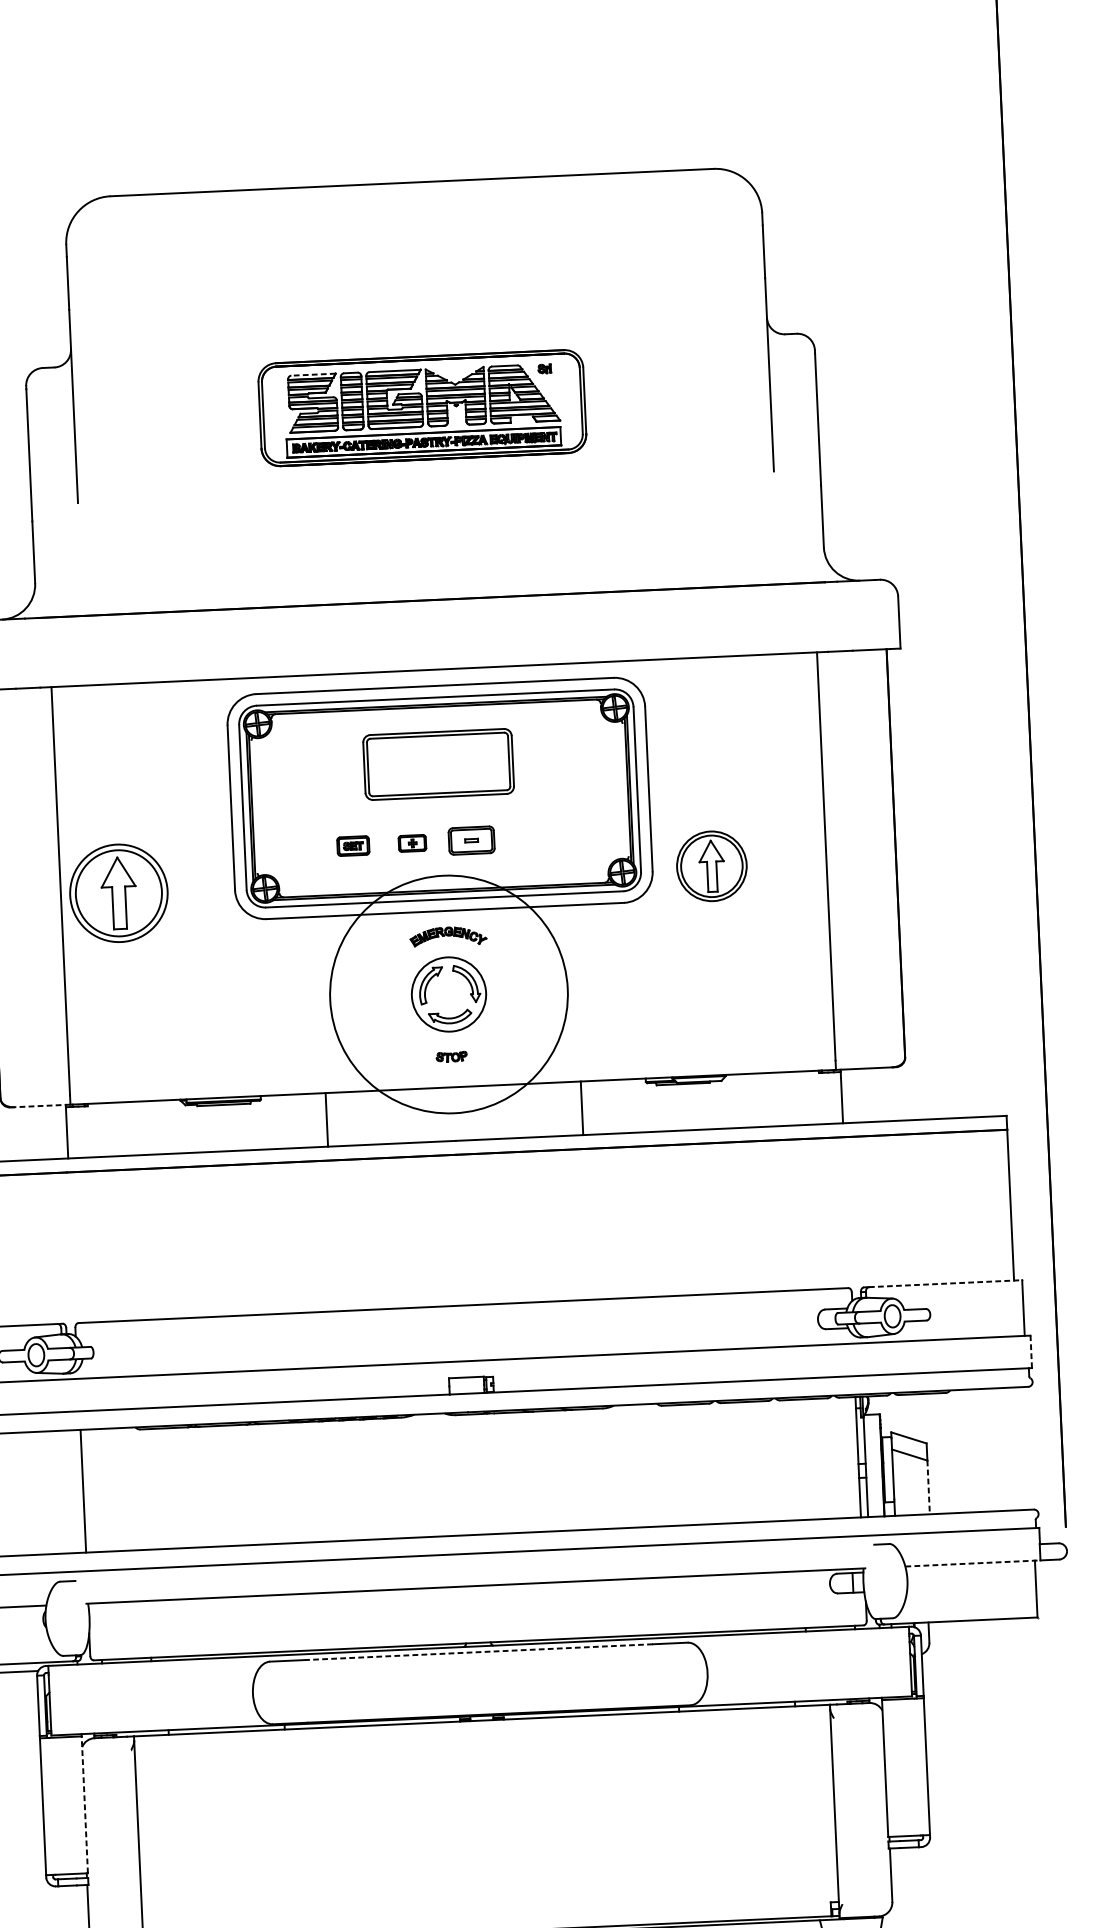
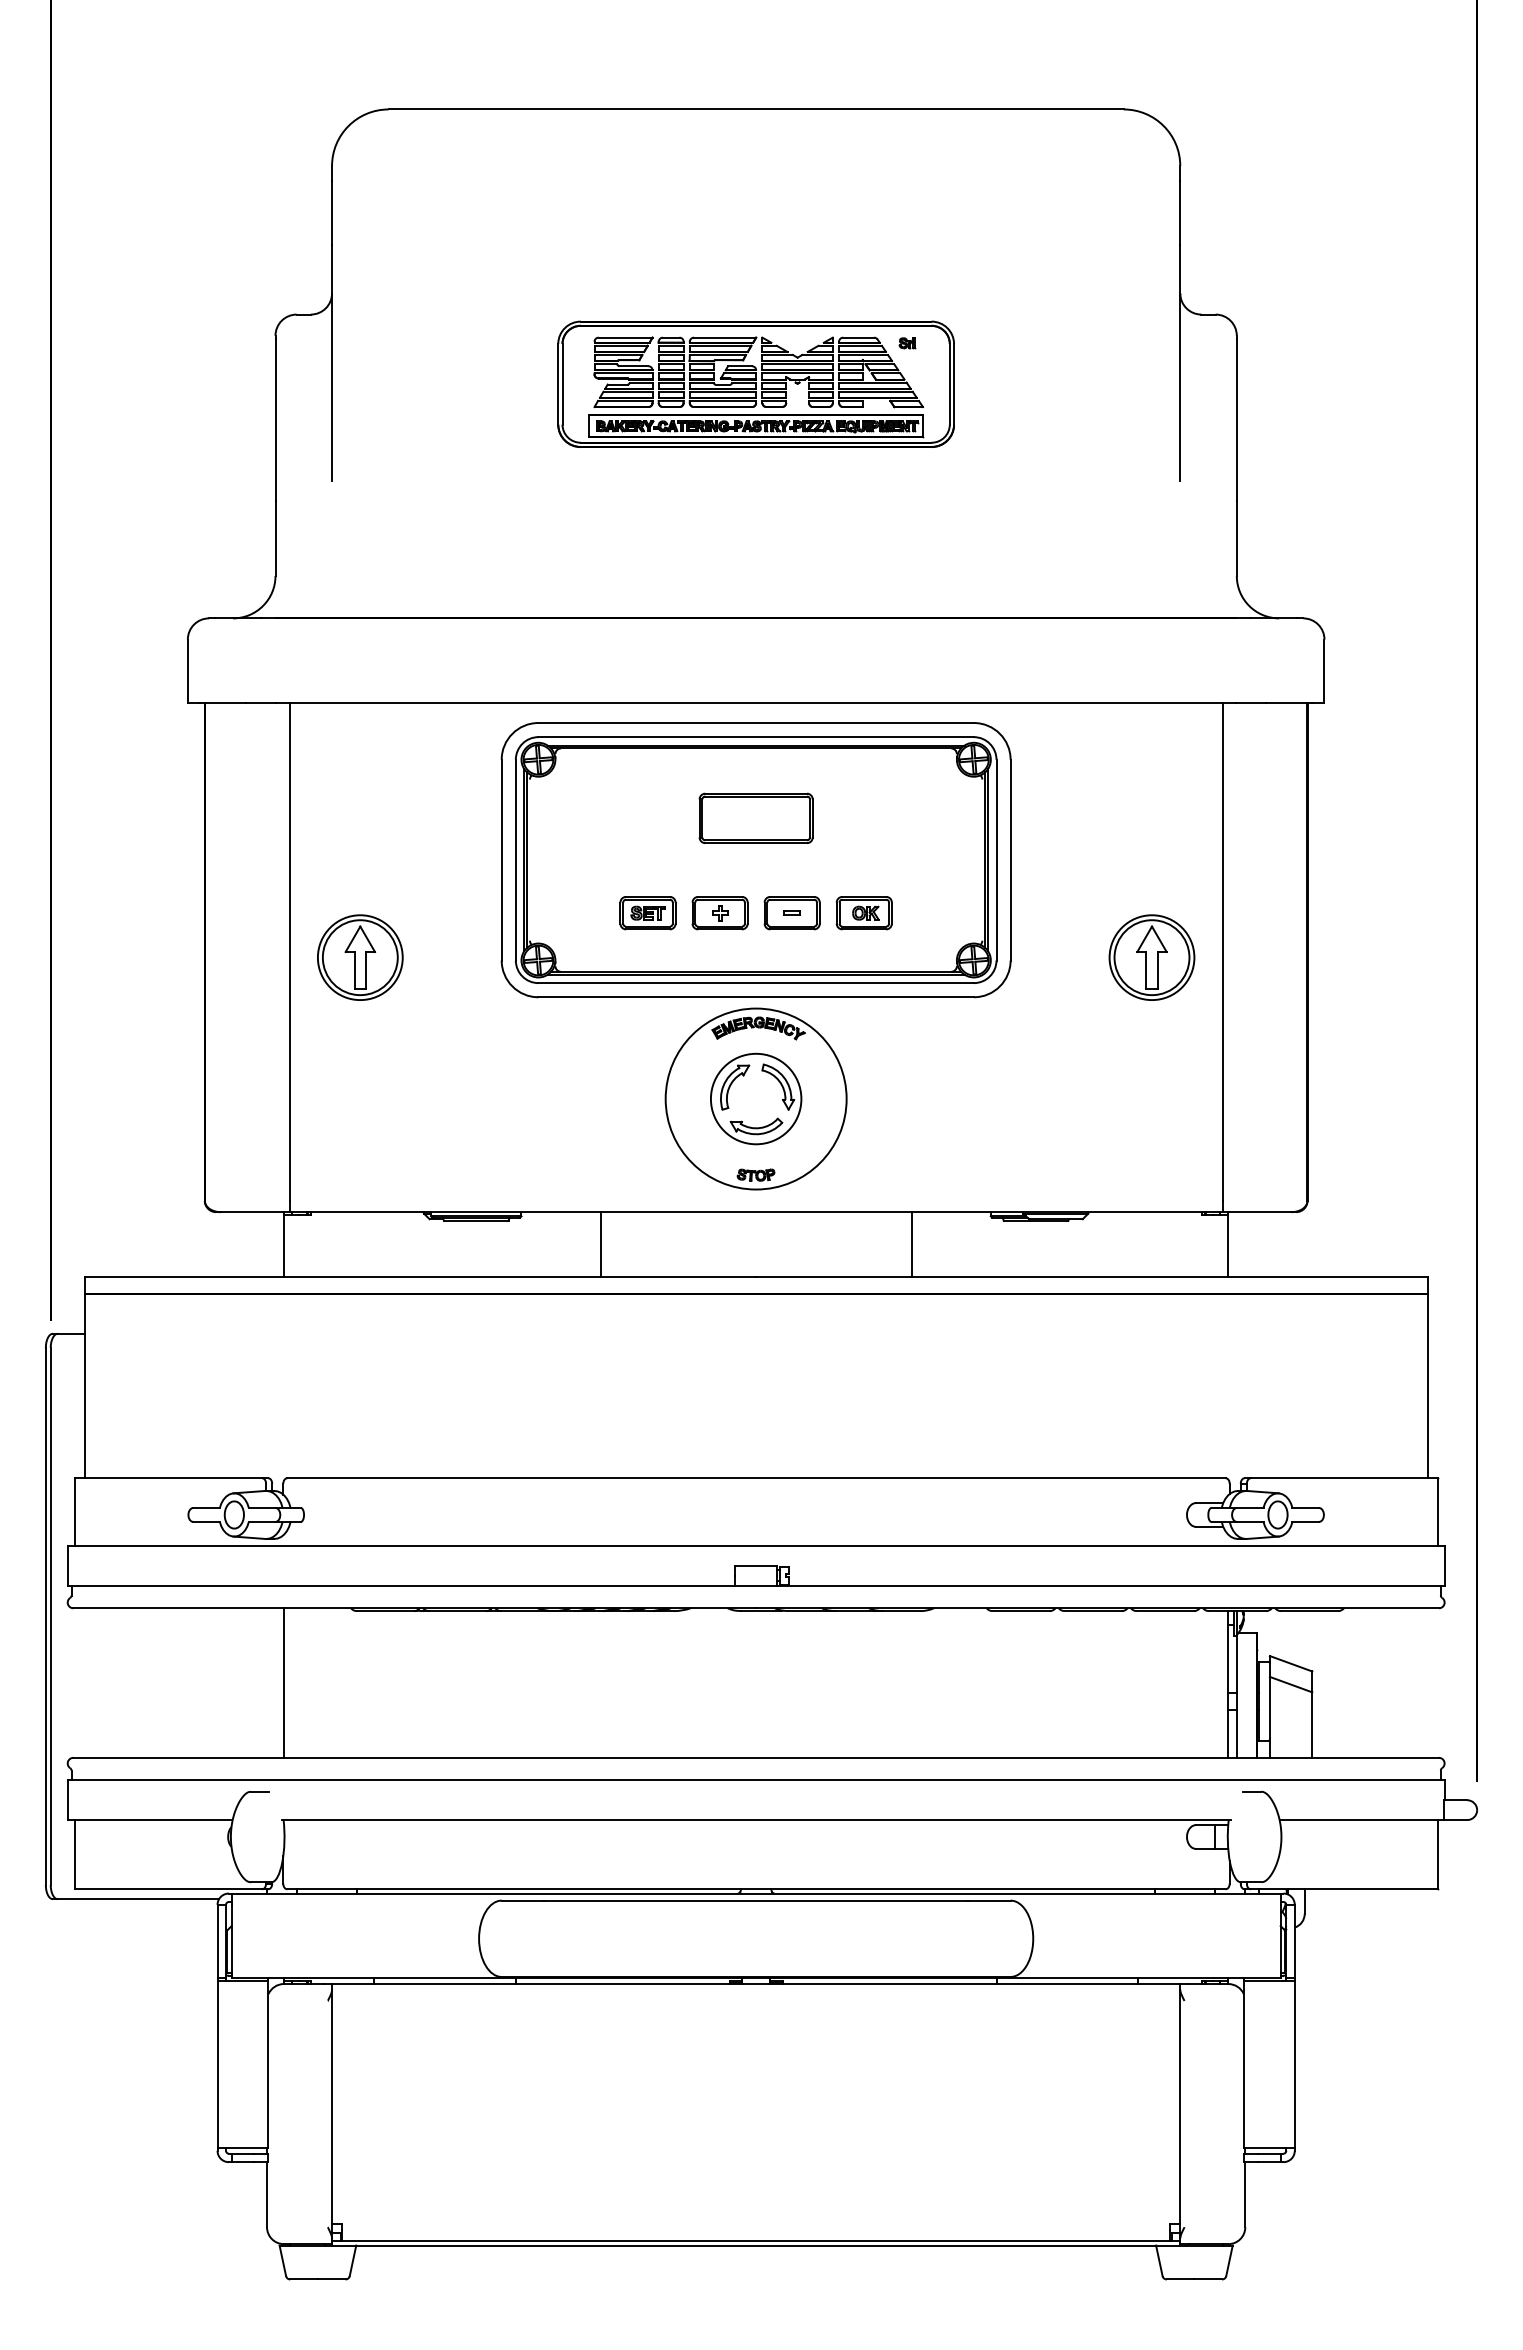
line: (313, 374) -> (625, 337), dashed -> solid
part: (437, 763) -> (755, 817), size x0.62
part: (530, 838) -> (863, 913), added
part: (412, 843) -> (719, 913), size x1.67
part: (352, 846) -> (647, 913), size x1.43
part: (711, 866) -> (1151, 957), moved
part: (119, 893) -> (360, 957), size x0.71
circle: (448, 994) -> (755, 1098), size x0.62
line: (41, 1106) -> (254, 1212), dashed -> solid
line: (945, 1283) -> (1344, 1478), dashed -> solid
line: (1031, 1351) -> (1444, 1565), dashed -> solid
line: (928, 1487) -> (1312, 1725), dashed -> solid
line: (973, 1563) -> (1362, 1820), dashed -> solid
line: (478, 1652) -> (755, 1900), dashed -> solid
line: (84, 1804) -> (268, 2064), dashed -> solid

